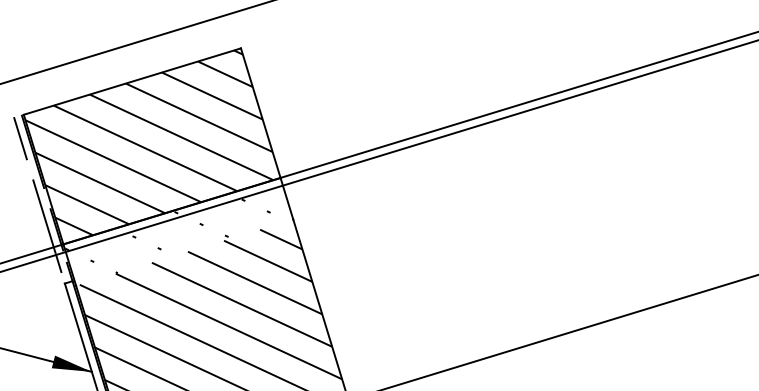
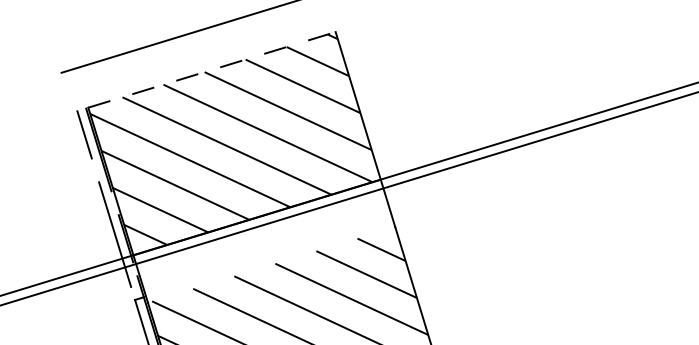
line: (132, 81) -> (212, 69), solid -> dashed
hatch: (167, 236) -> (251, 246), removed

